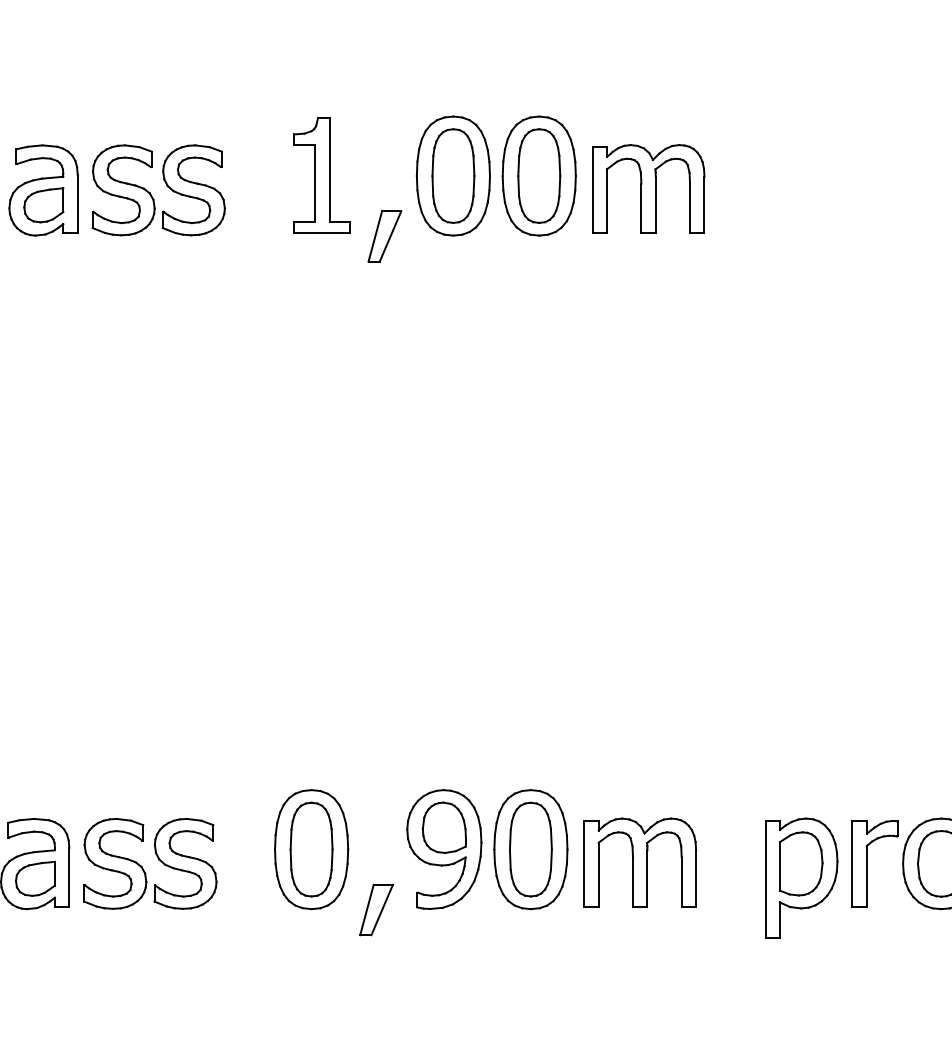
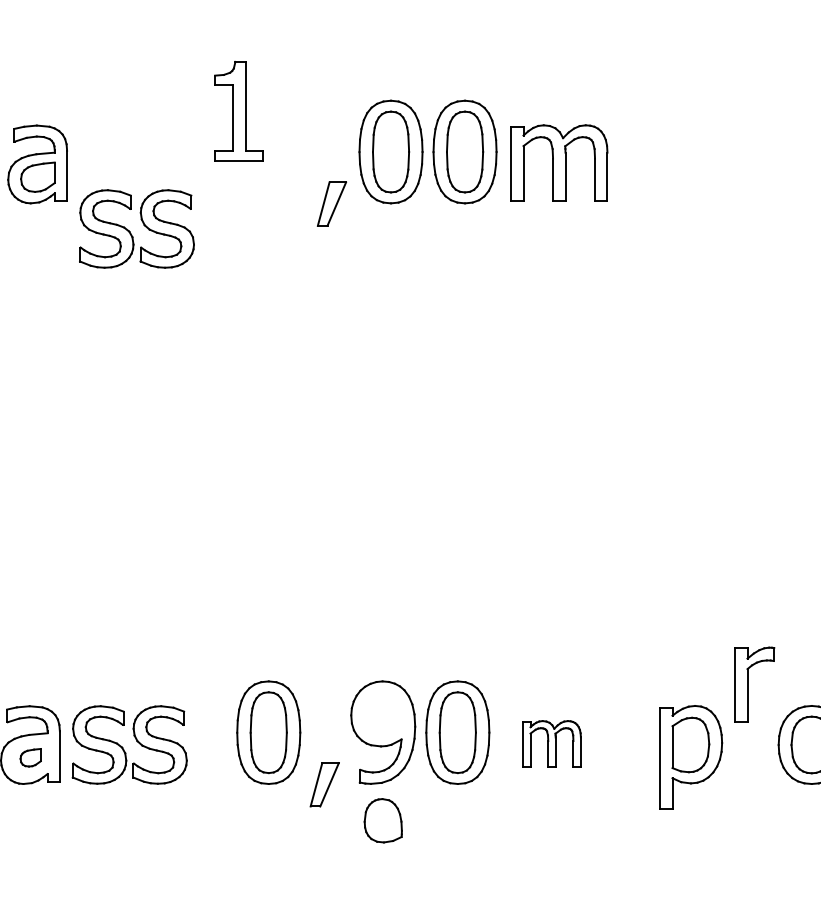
part: (321, 175) -> (238, 111), moved
part: (151, 193) -> (130, 231), moved
part: (443, 827) -> (382, 820), moved
part: (639, 862) -> (551, 743), size x0.6
part: (867, 863) -> (748, 684), moved
part: (35, 878) -> (30, 757), size x0.6

